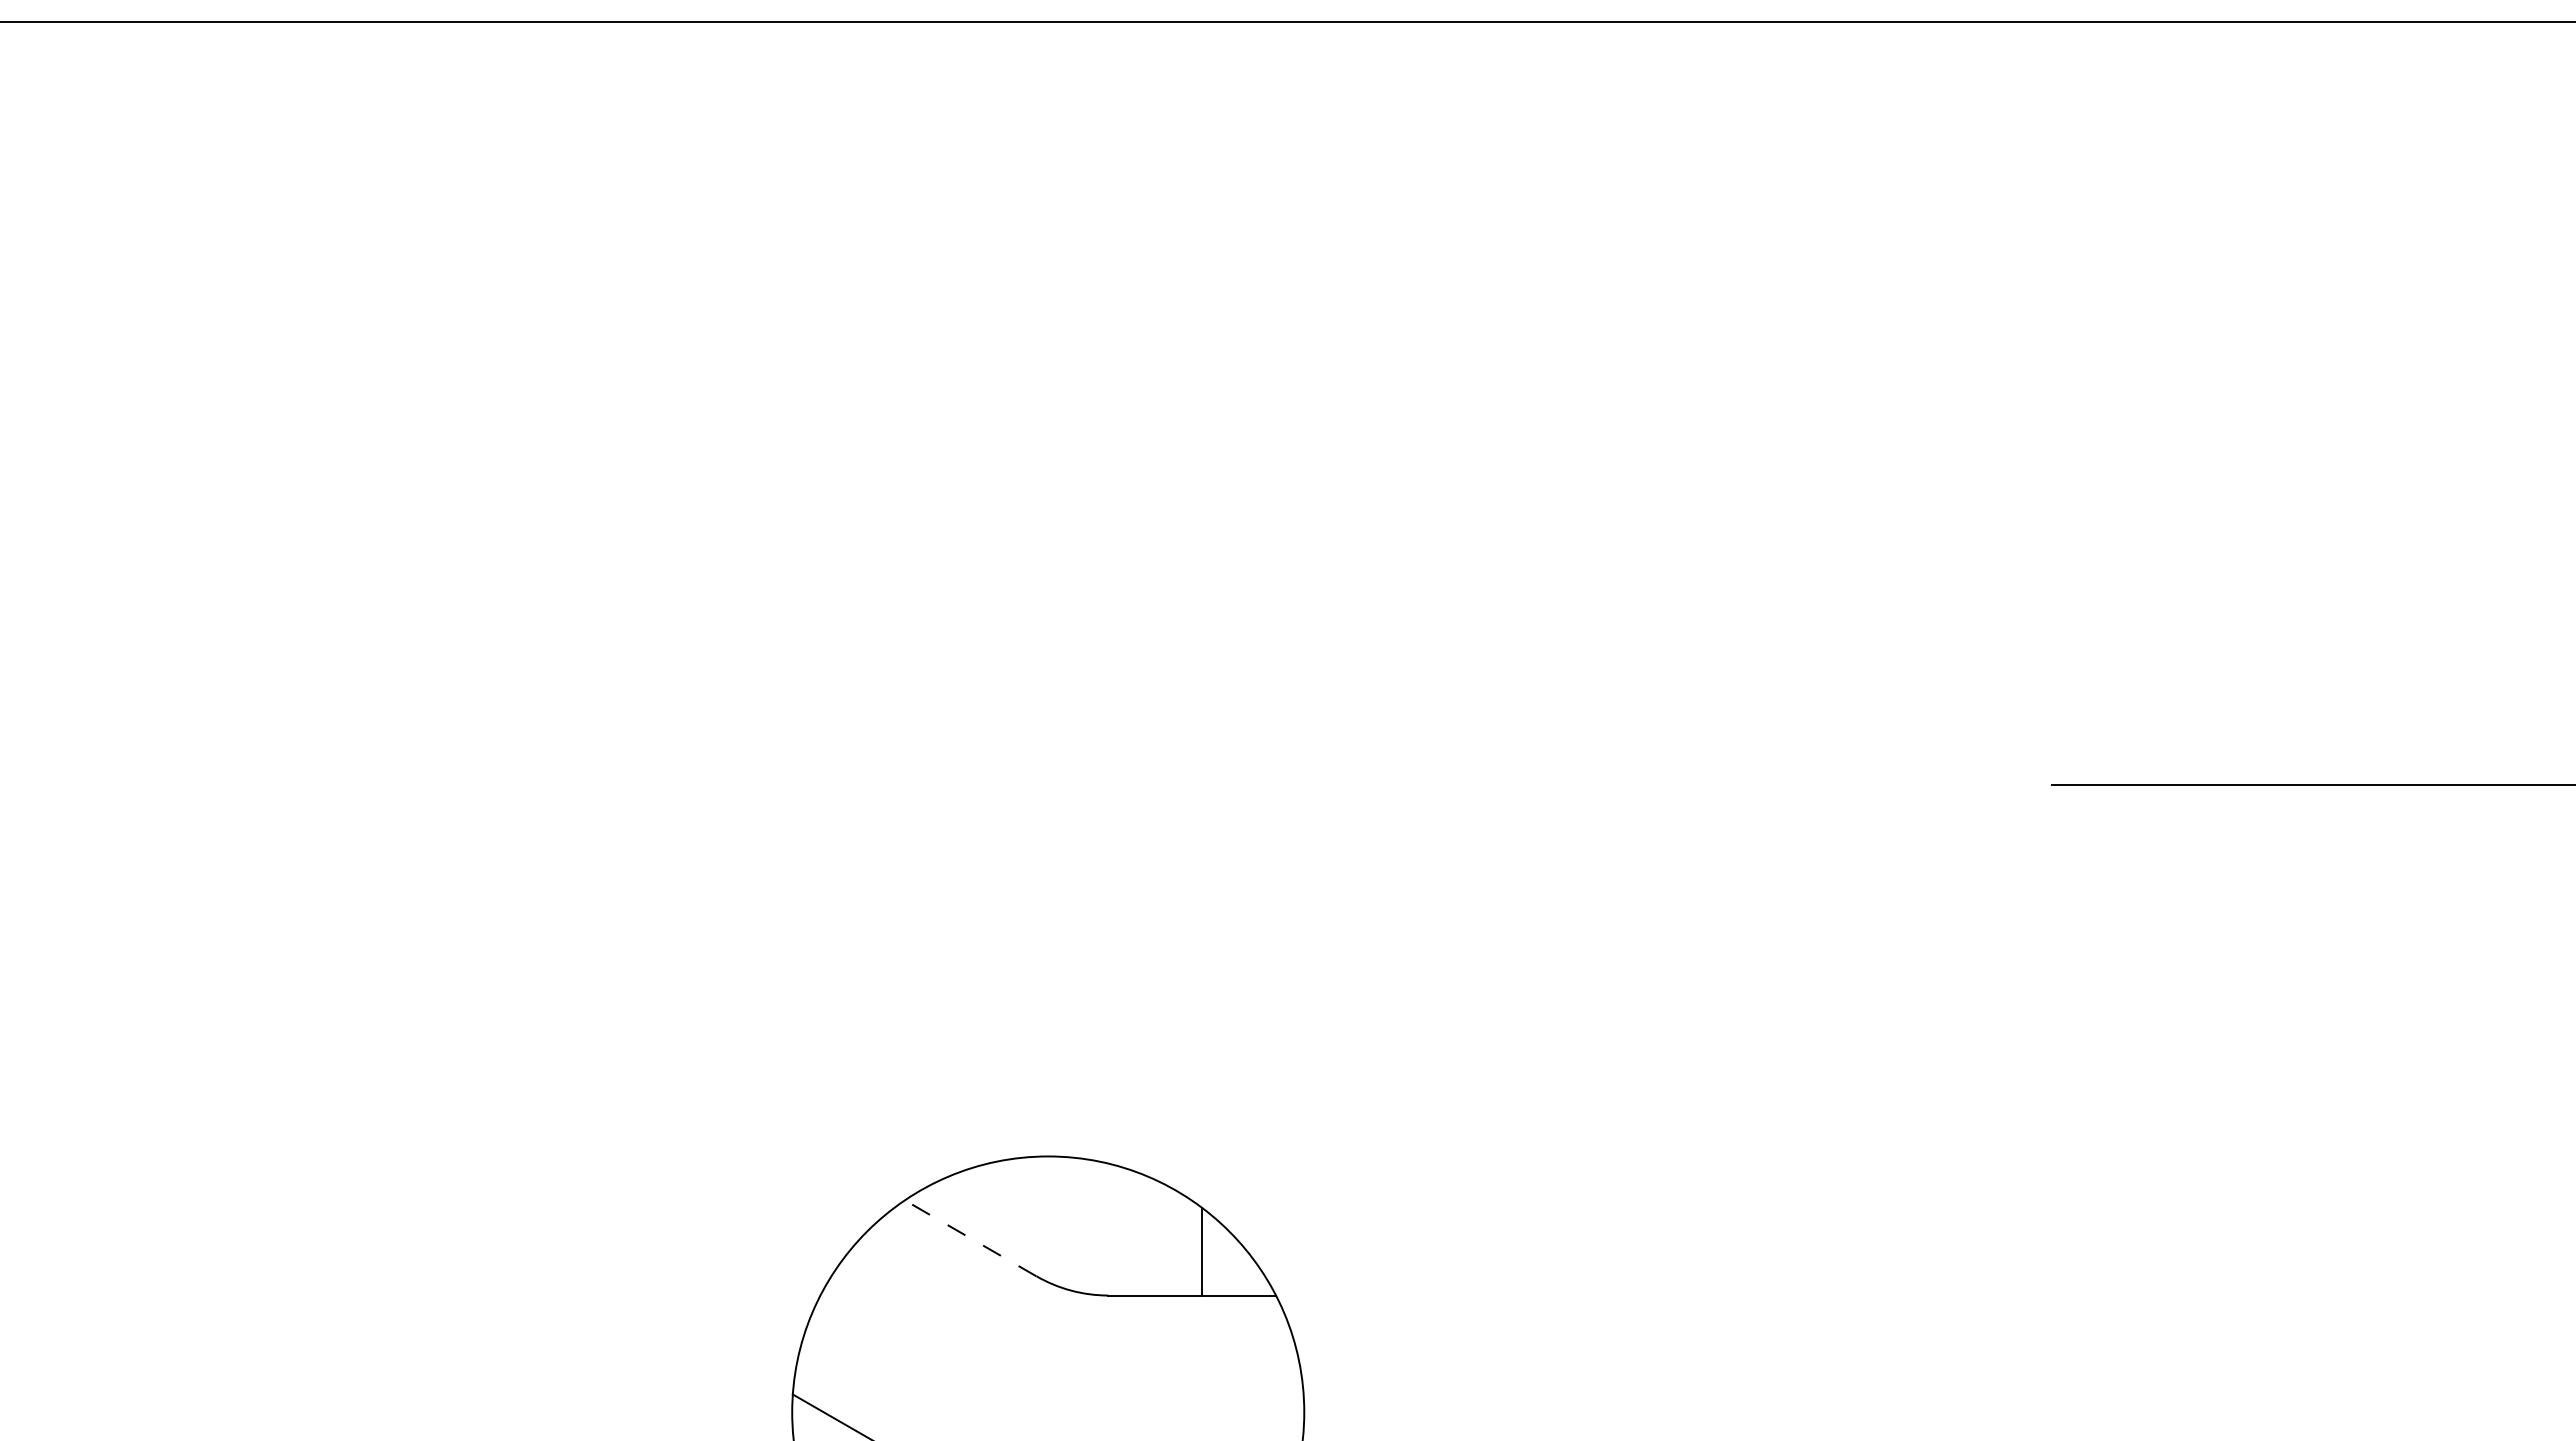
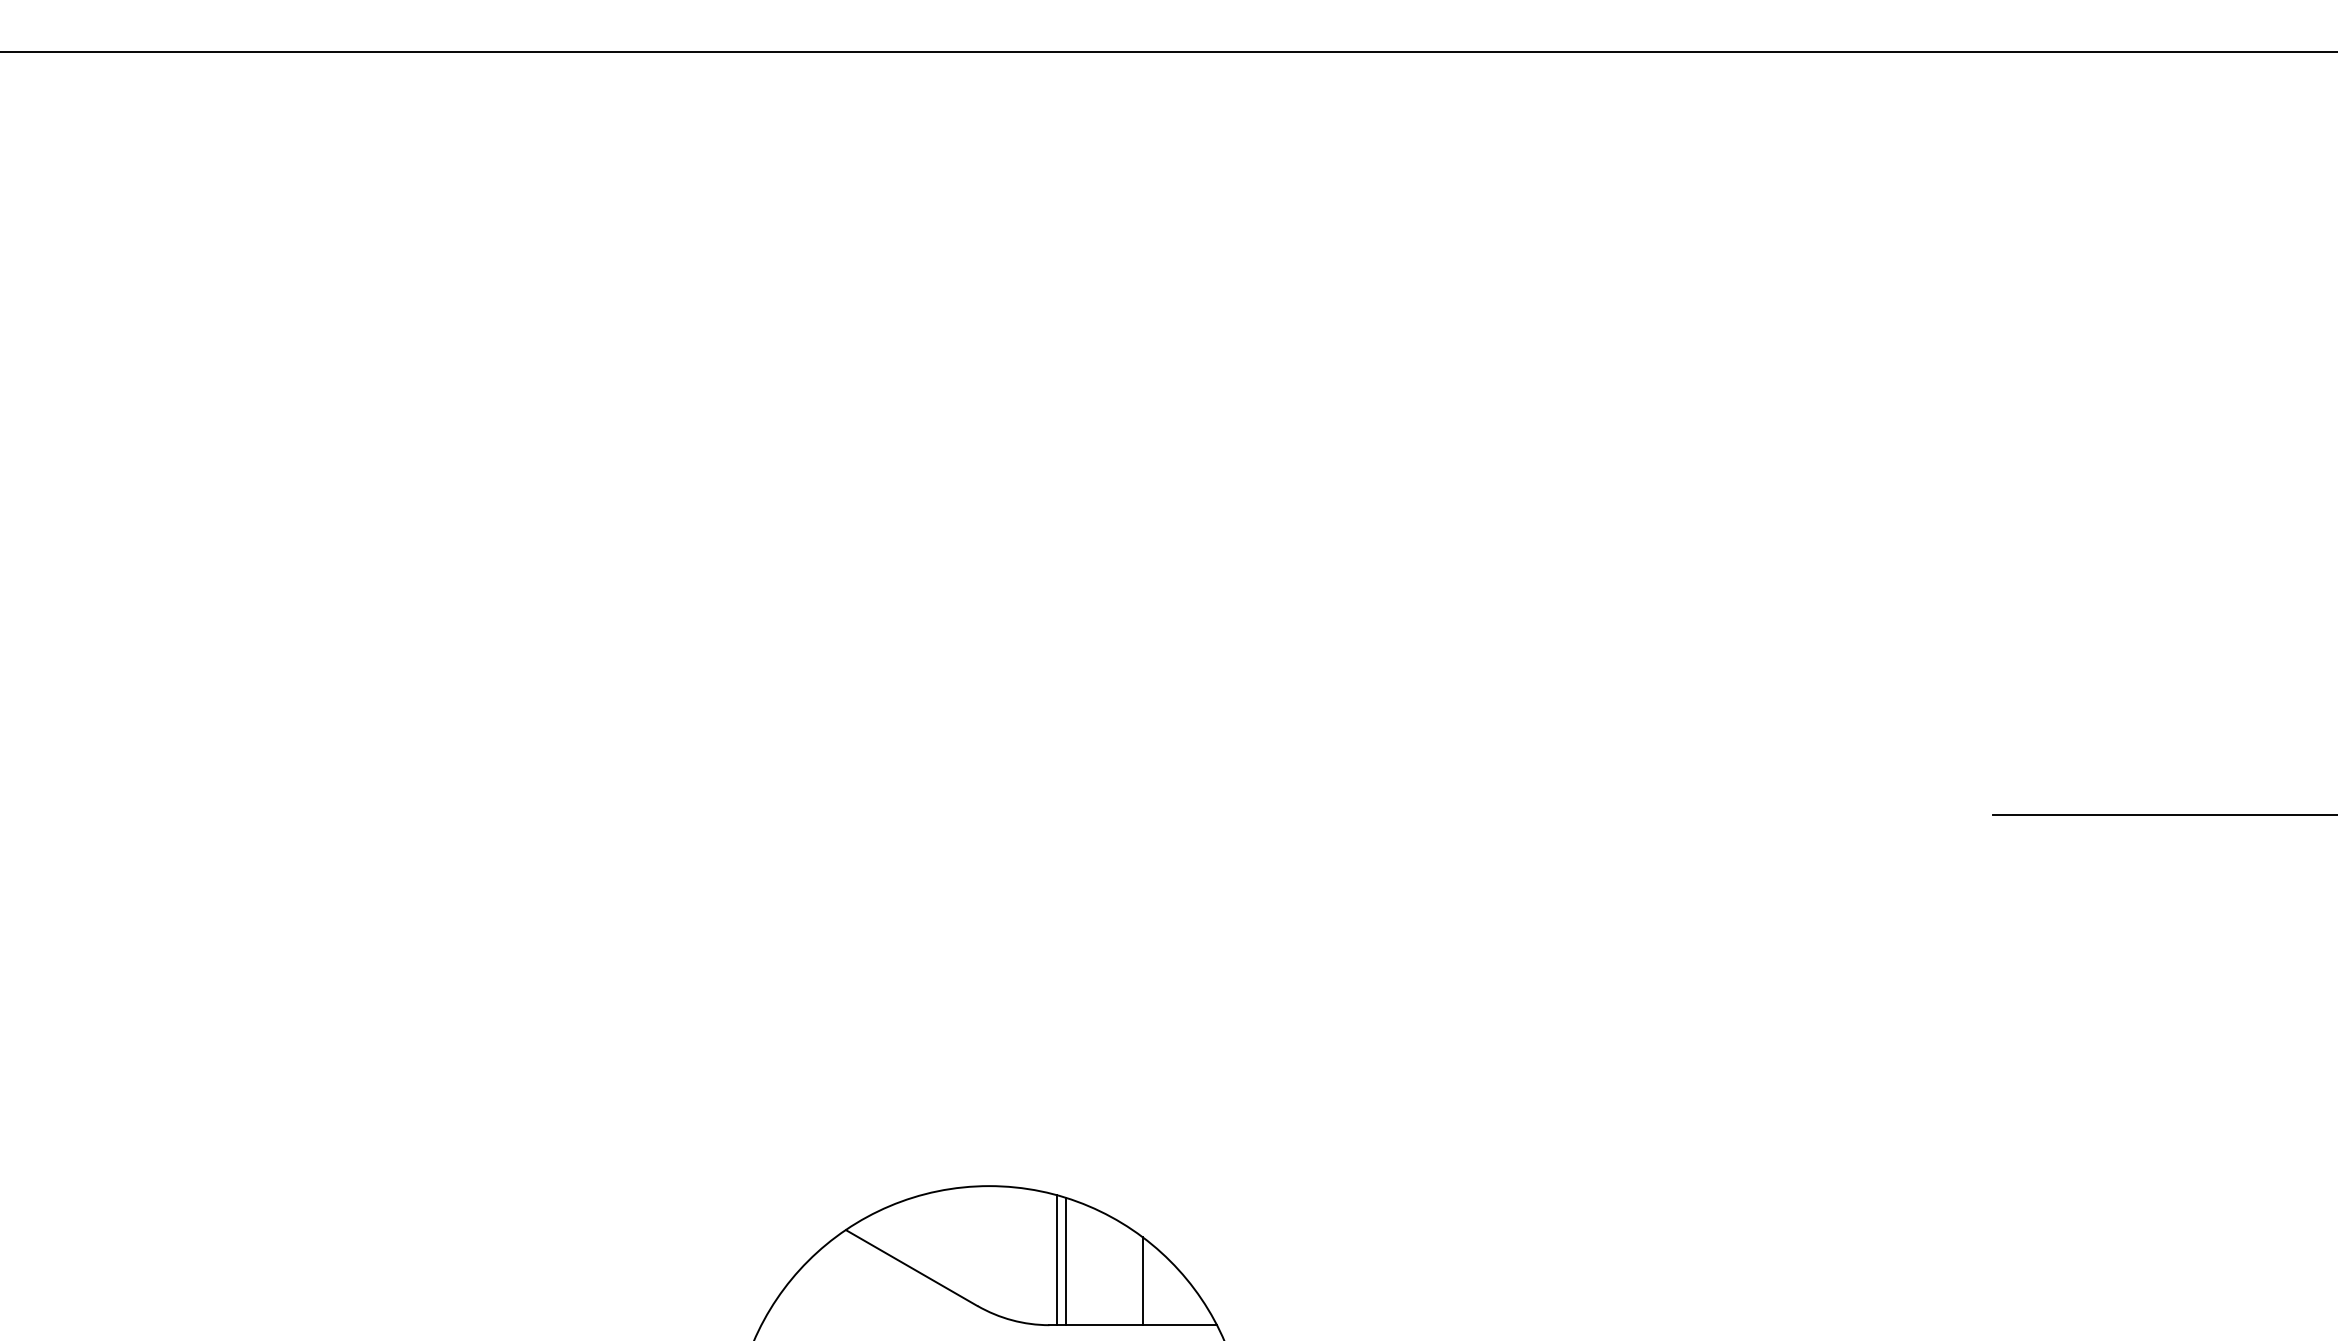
line: (1116, 1230) -> (1057, 1260), added
line: (1125, 1231) -> (1066, 1261), added
line: (970, 1238) -> (911, 1268), dashed -> solid

